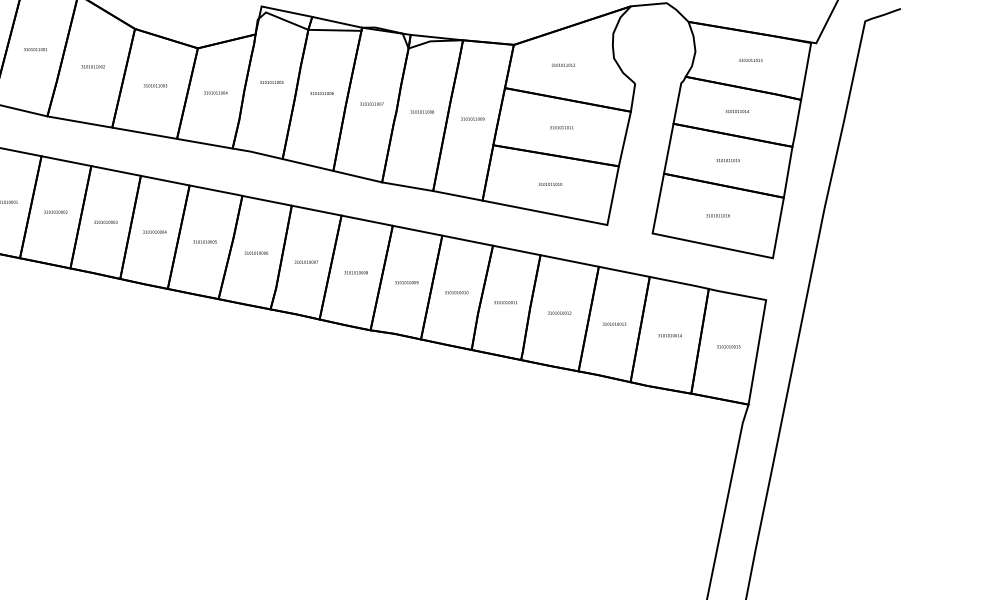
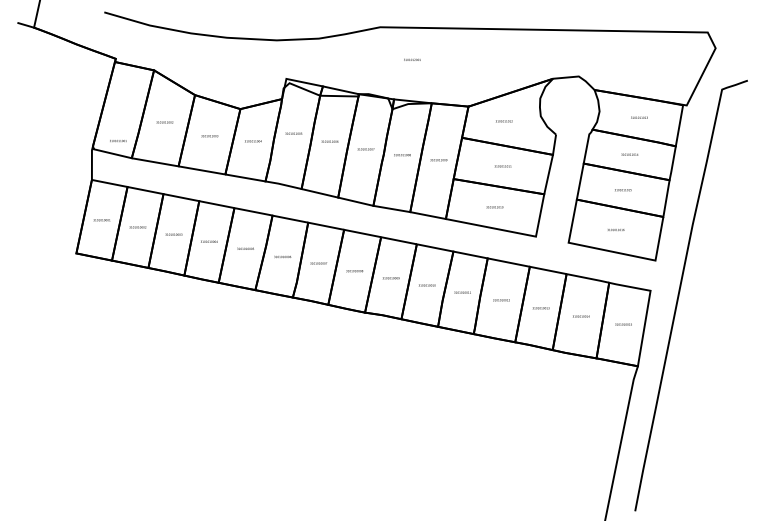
text: (35, 48) -> (118, 140), moved

